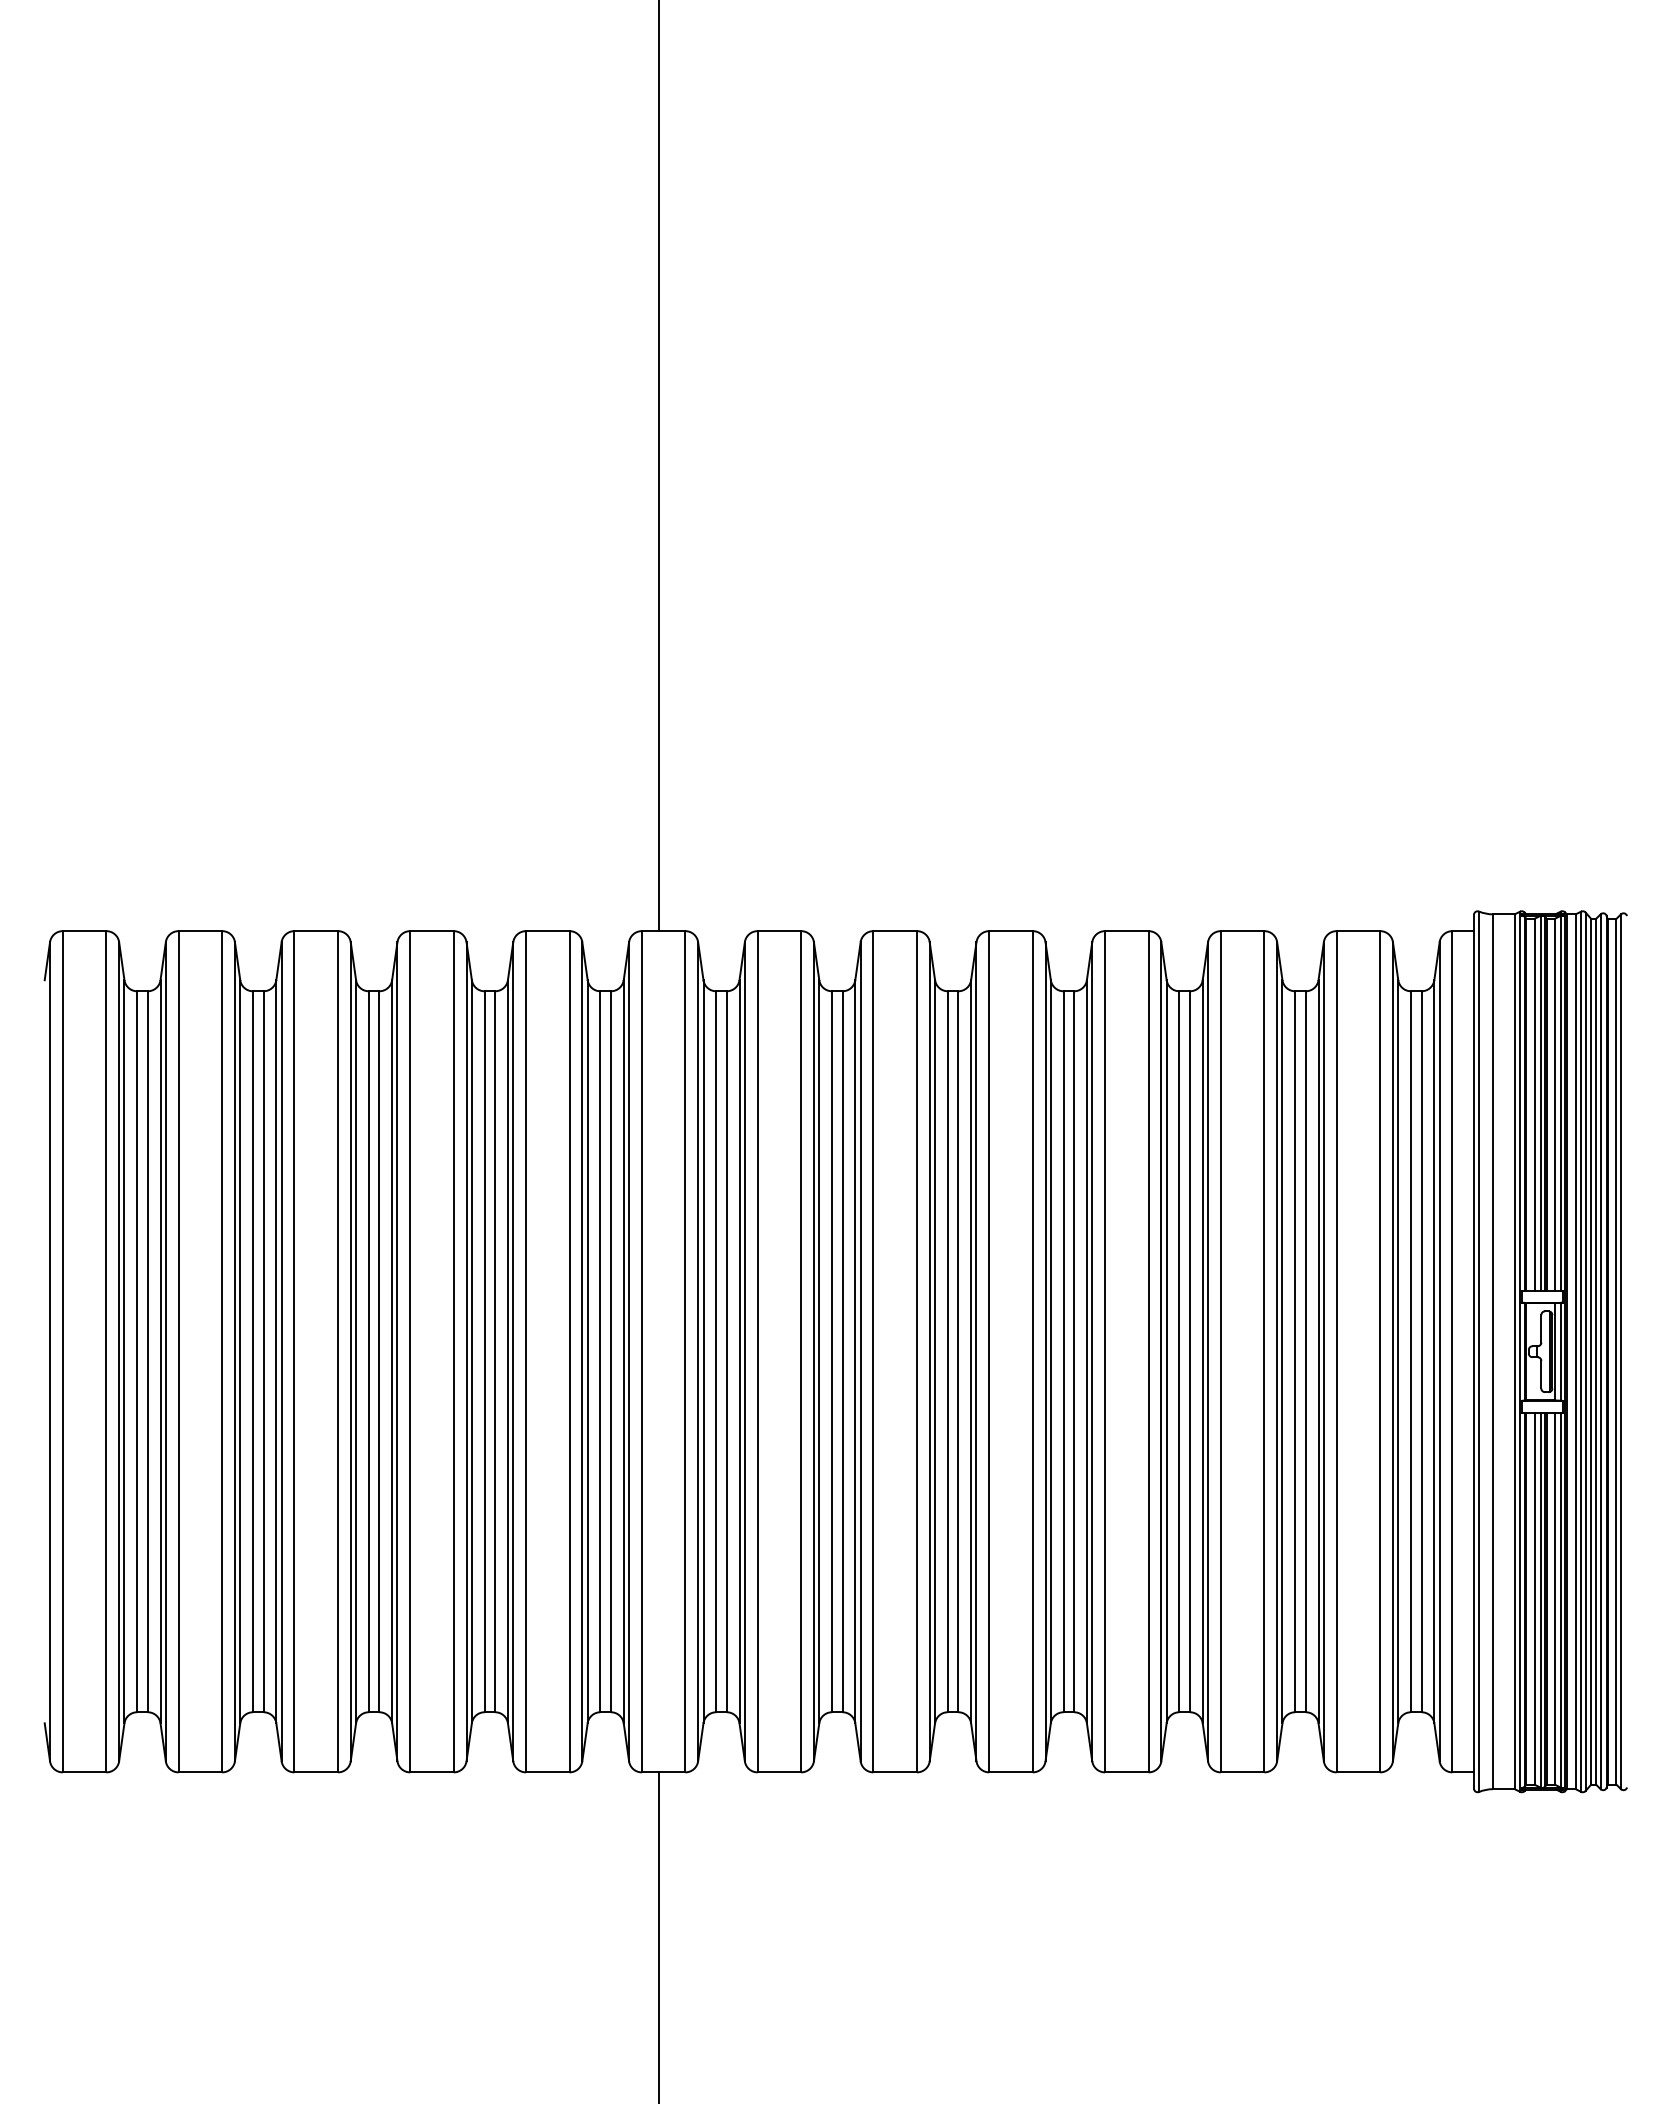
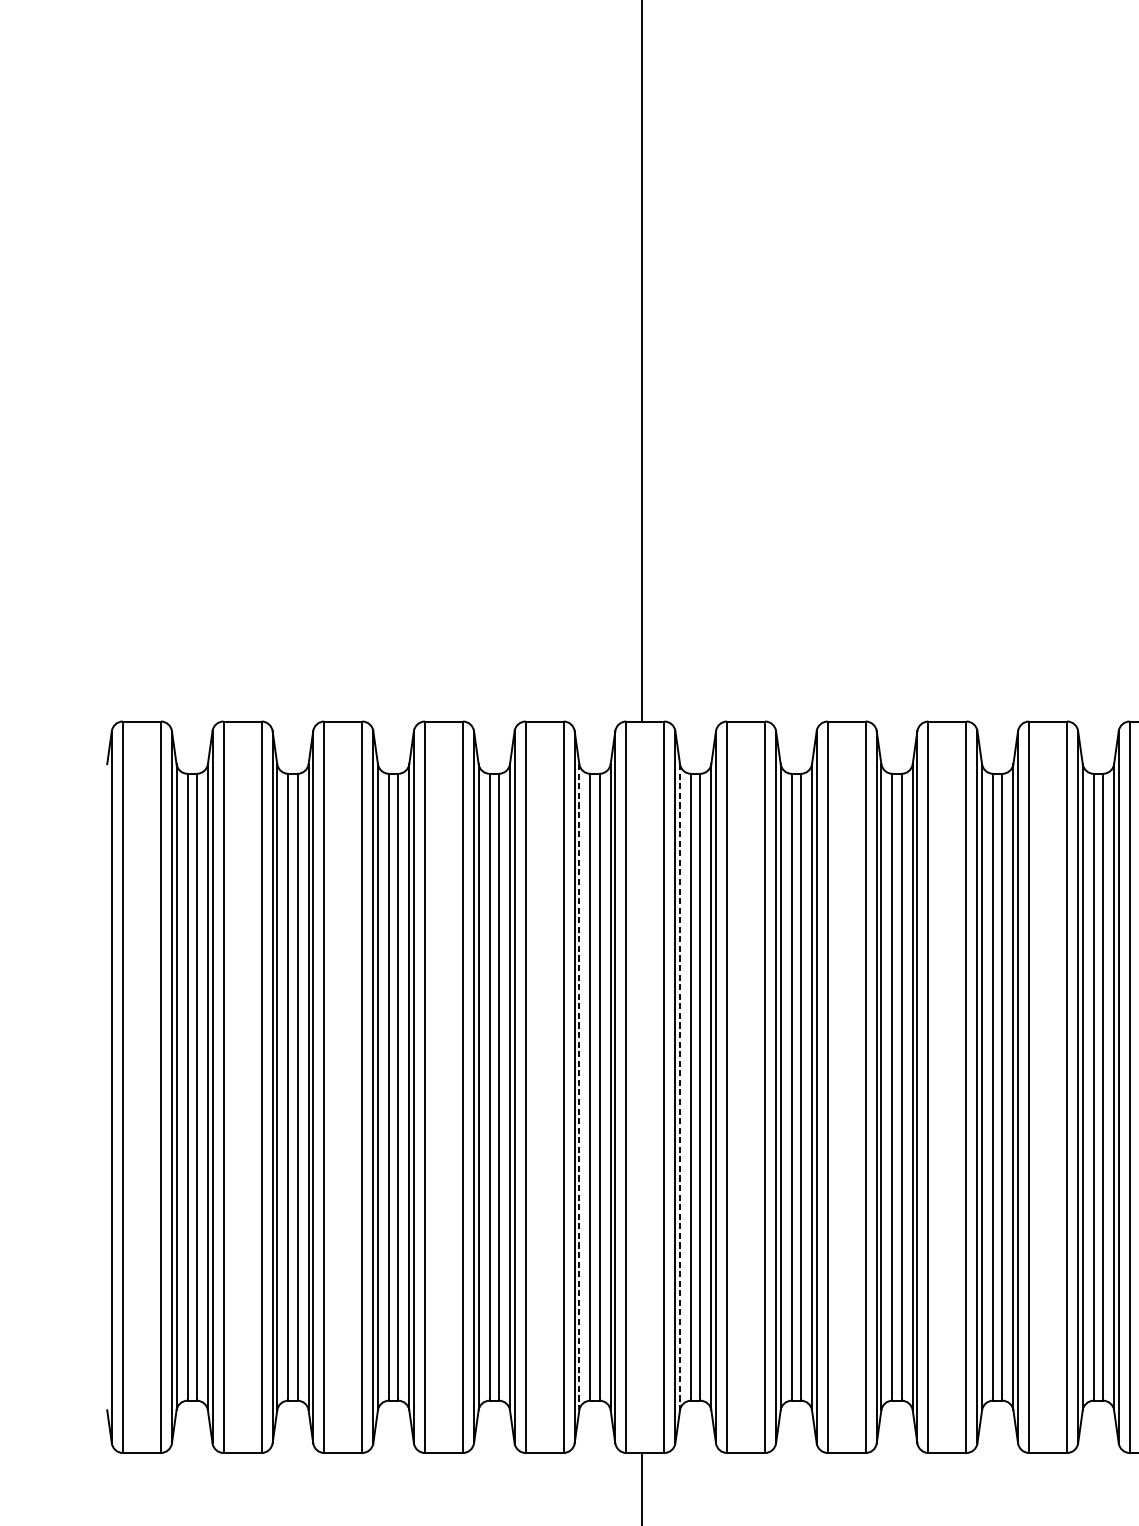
line: (587, 1351) -> (579, 1087), solid -> dashed
line: (703, 1351) -> (680, 1087), solid -> dashed

